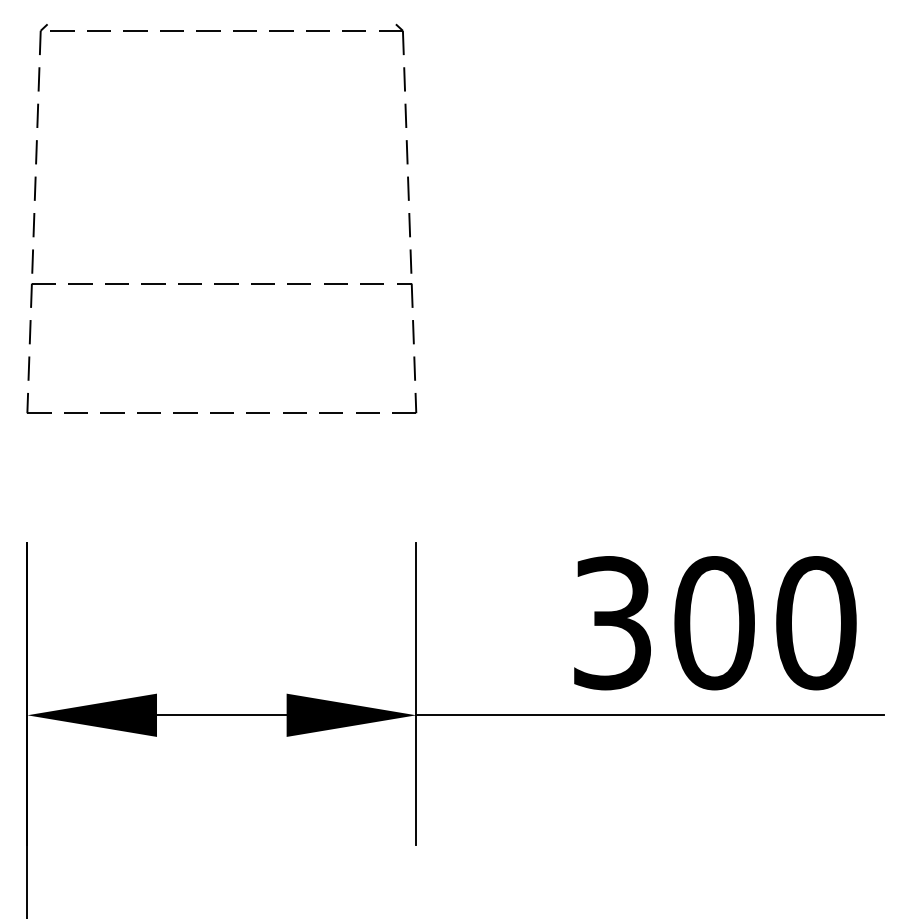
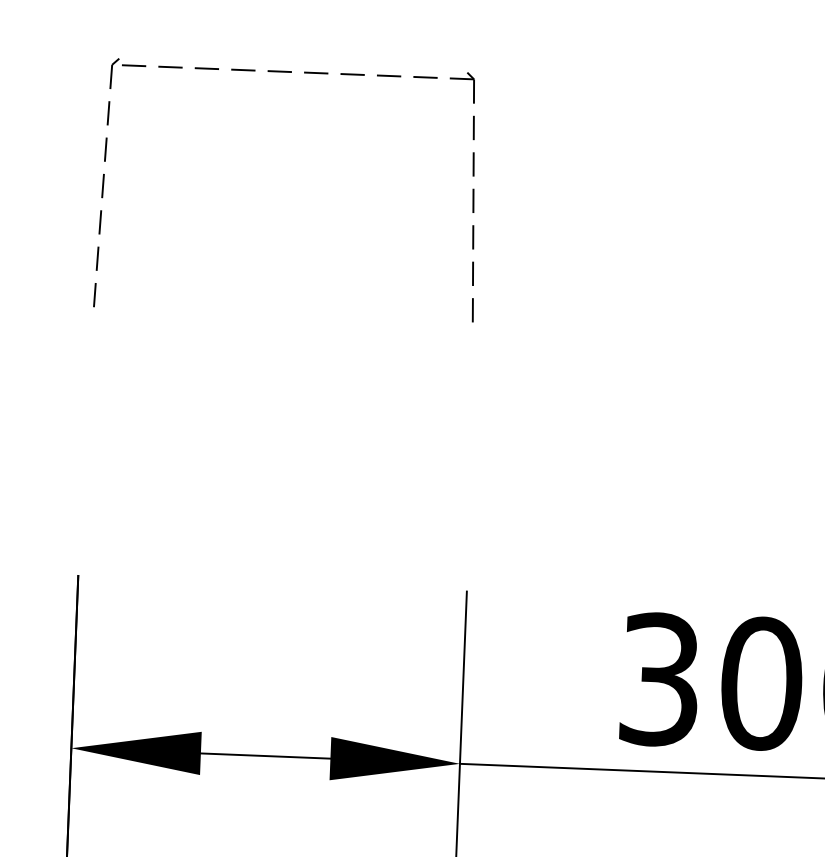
part: (221, 284) -> (282, 325), removed

